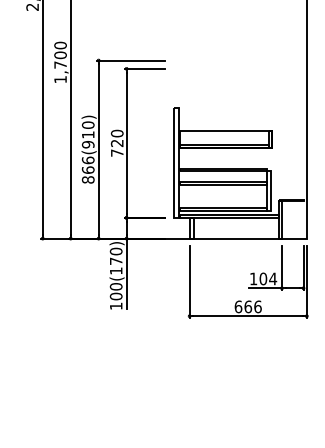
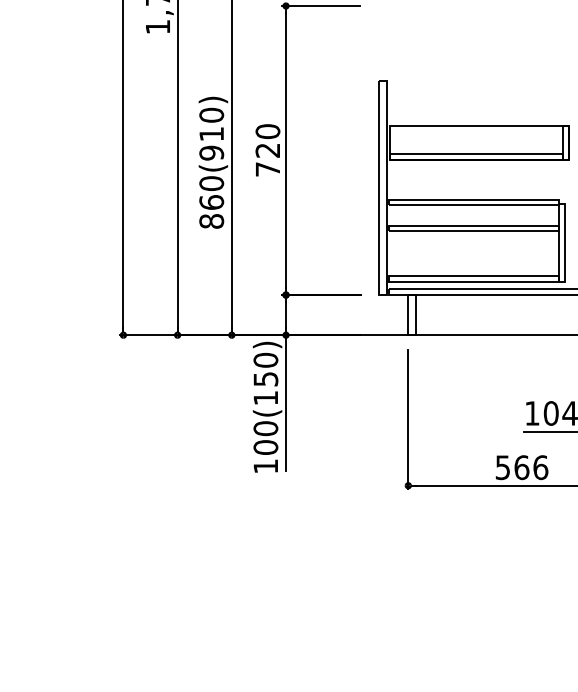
text: (87, 160) -> (210, 183), 866(910) -> 860(910)
text: (116, 260) -> (266, 377), 100(170) -> 100(150)
text: (238, 306) -> (503, 466), 666 -> 566

